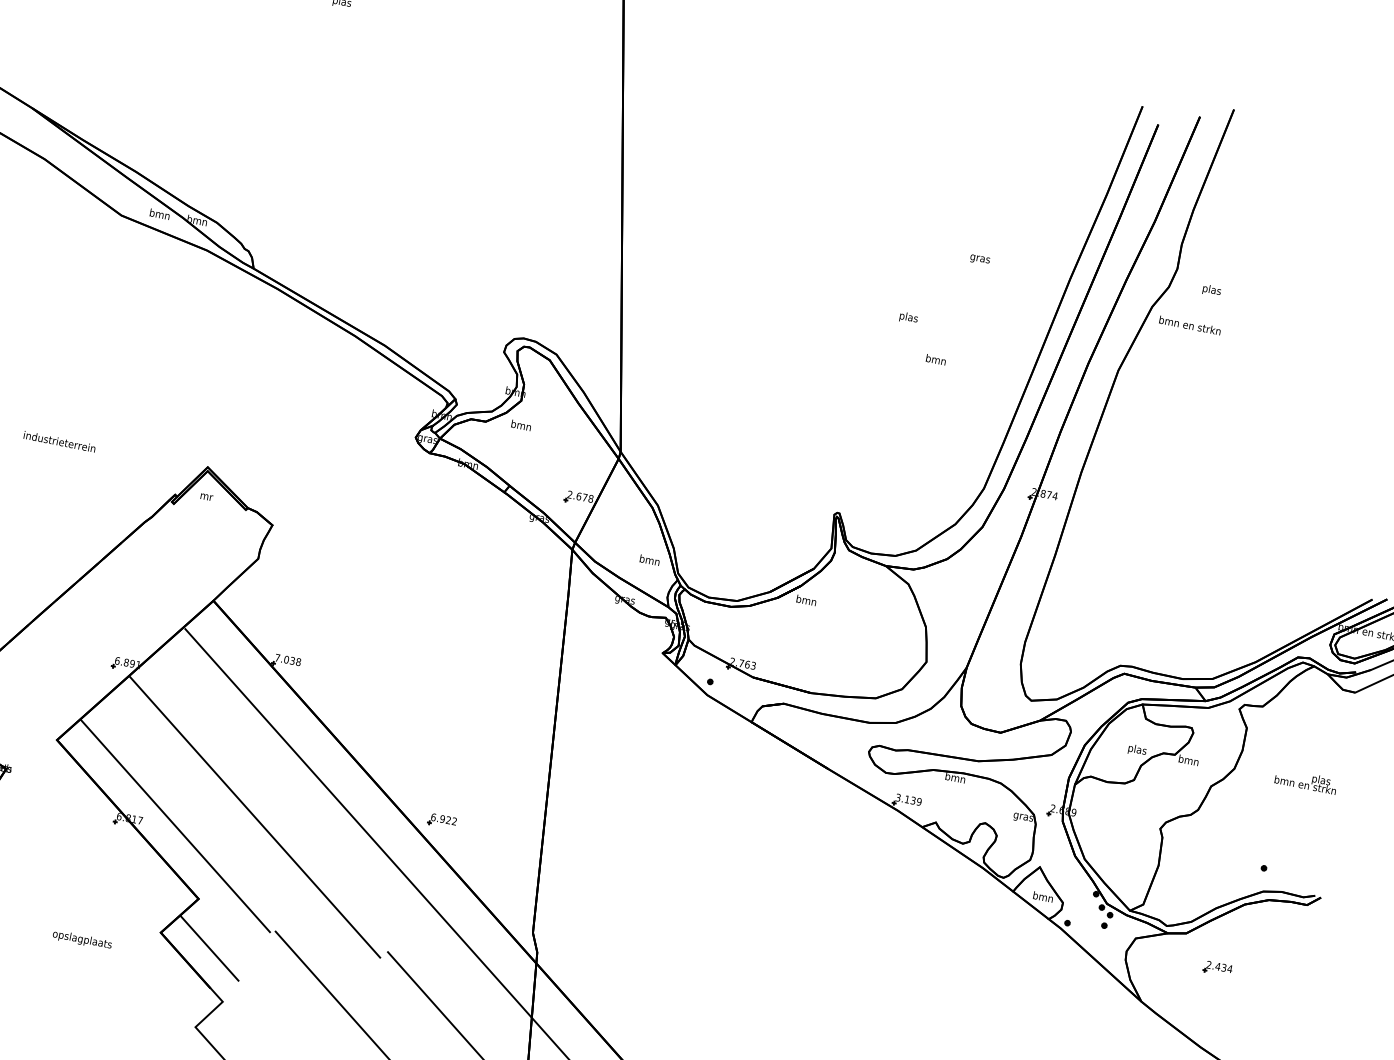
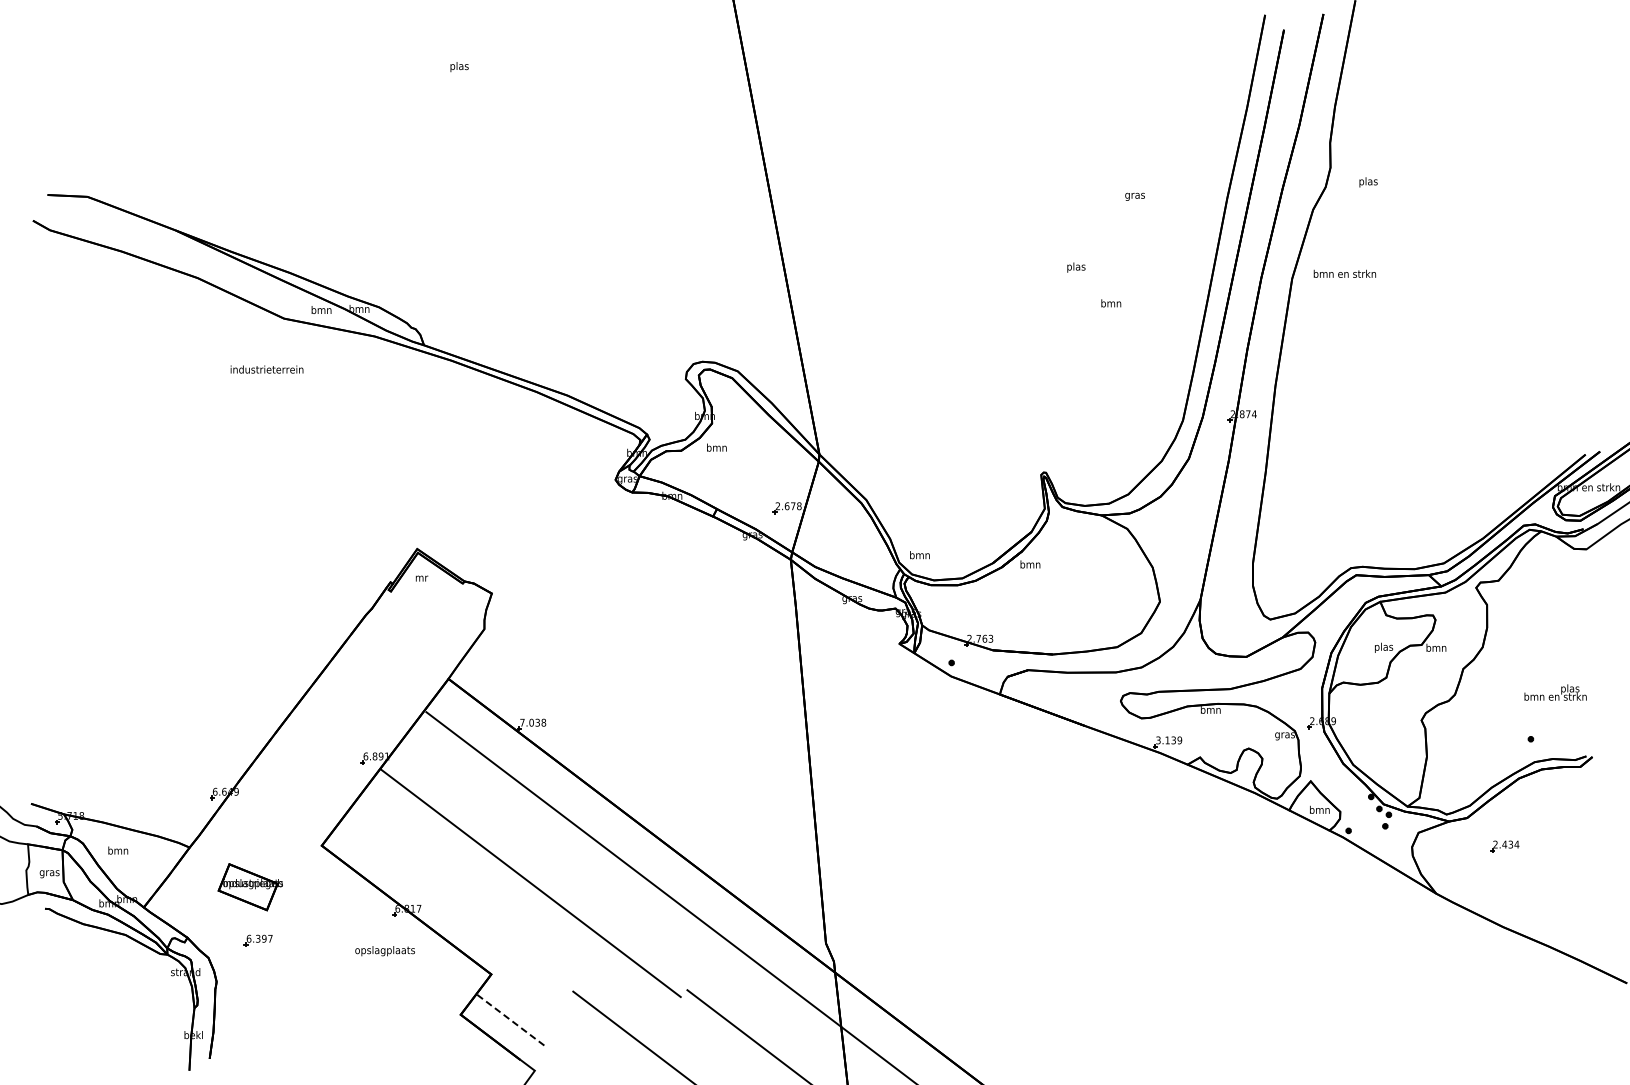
text: (1189, 325) -> (1344, 273), moved
text: (59, 441) -> (266, 369), moved
text: (649, 560) -> (919, 555), moved
text: (1306, 781) -> (1555, 692), moved
part: (442, 821) -> (715, 851), removed
line: (175, 826) -> (454, 907), removed
text: (81, 940) -> (384, 951), moved
line: (210, 949) -> (512, 1021), solid -> dashed

